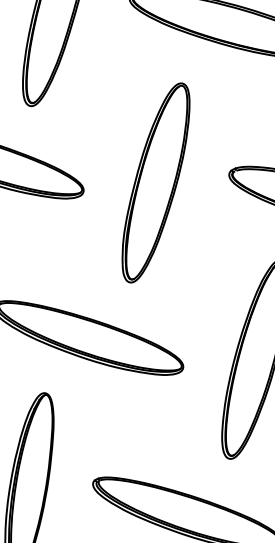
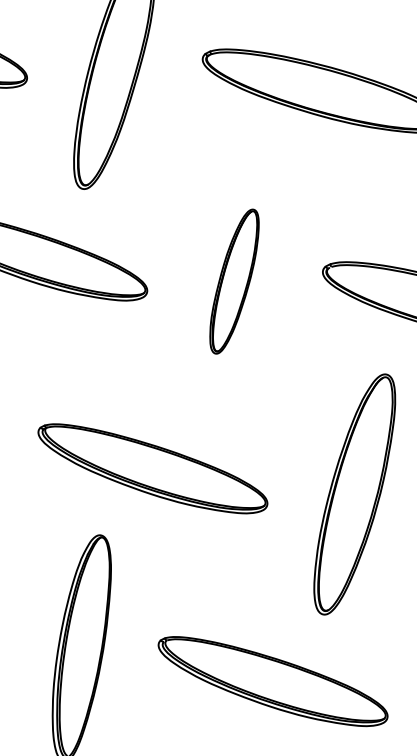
part: (155, 182) -> (234, 281), size x0.6

